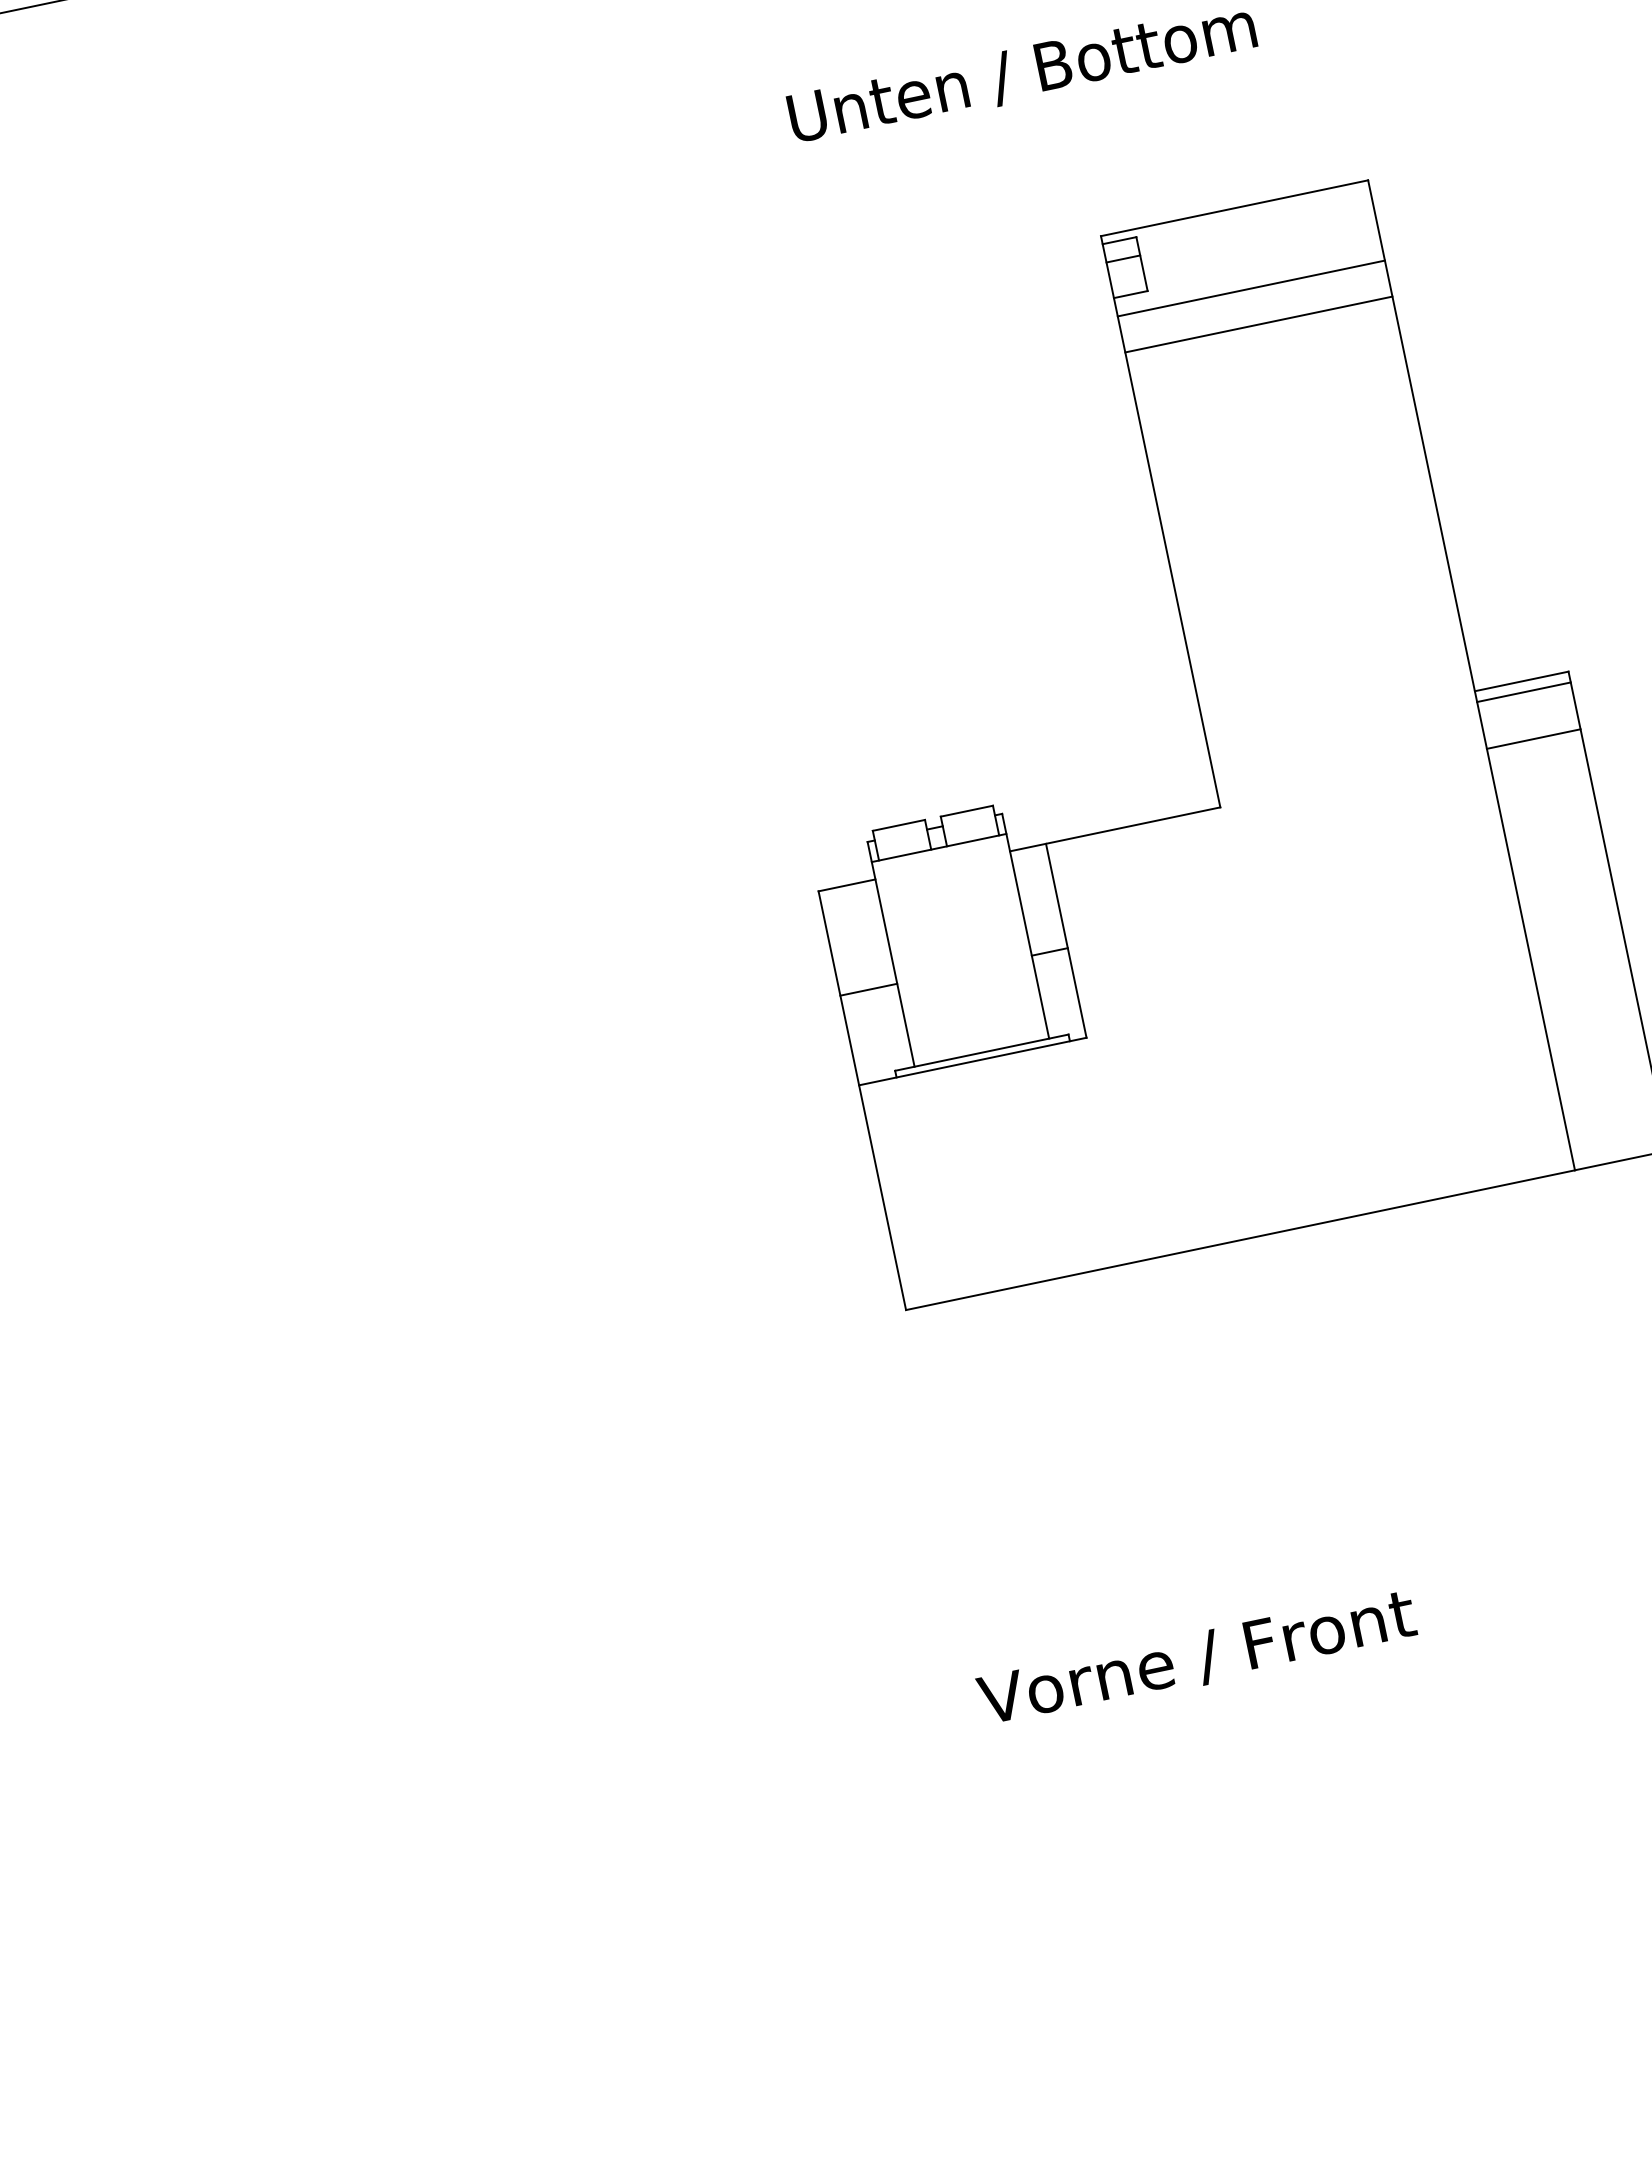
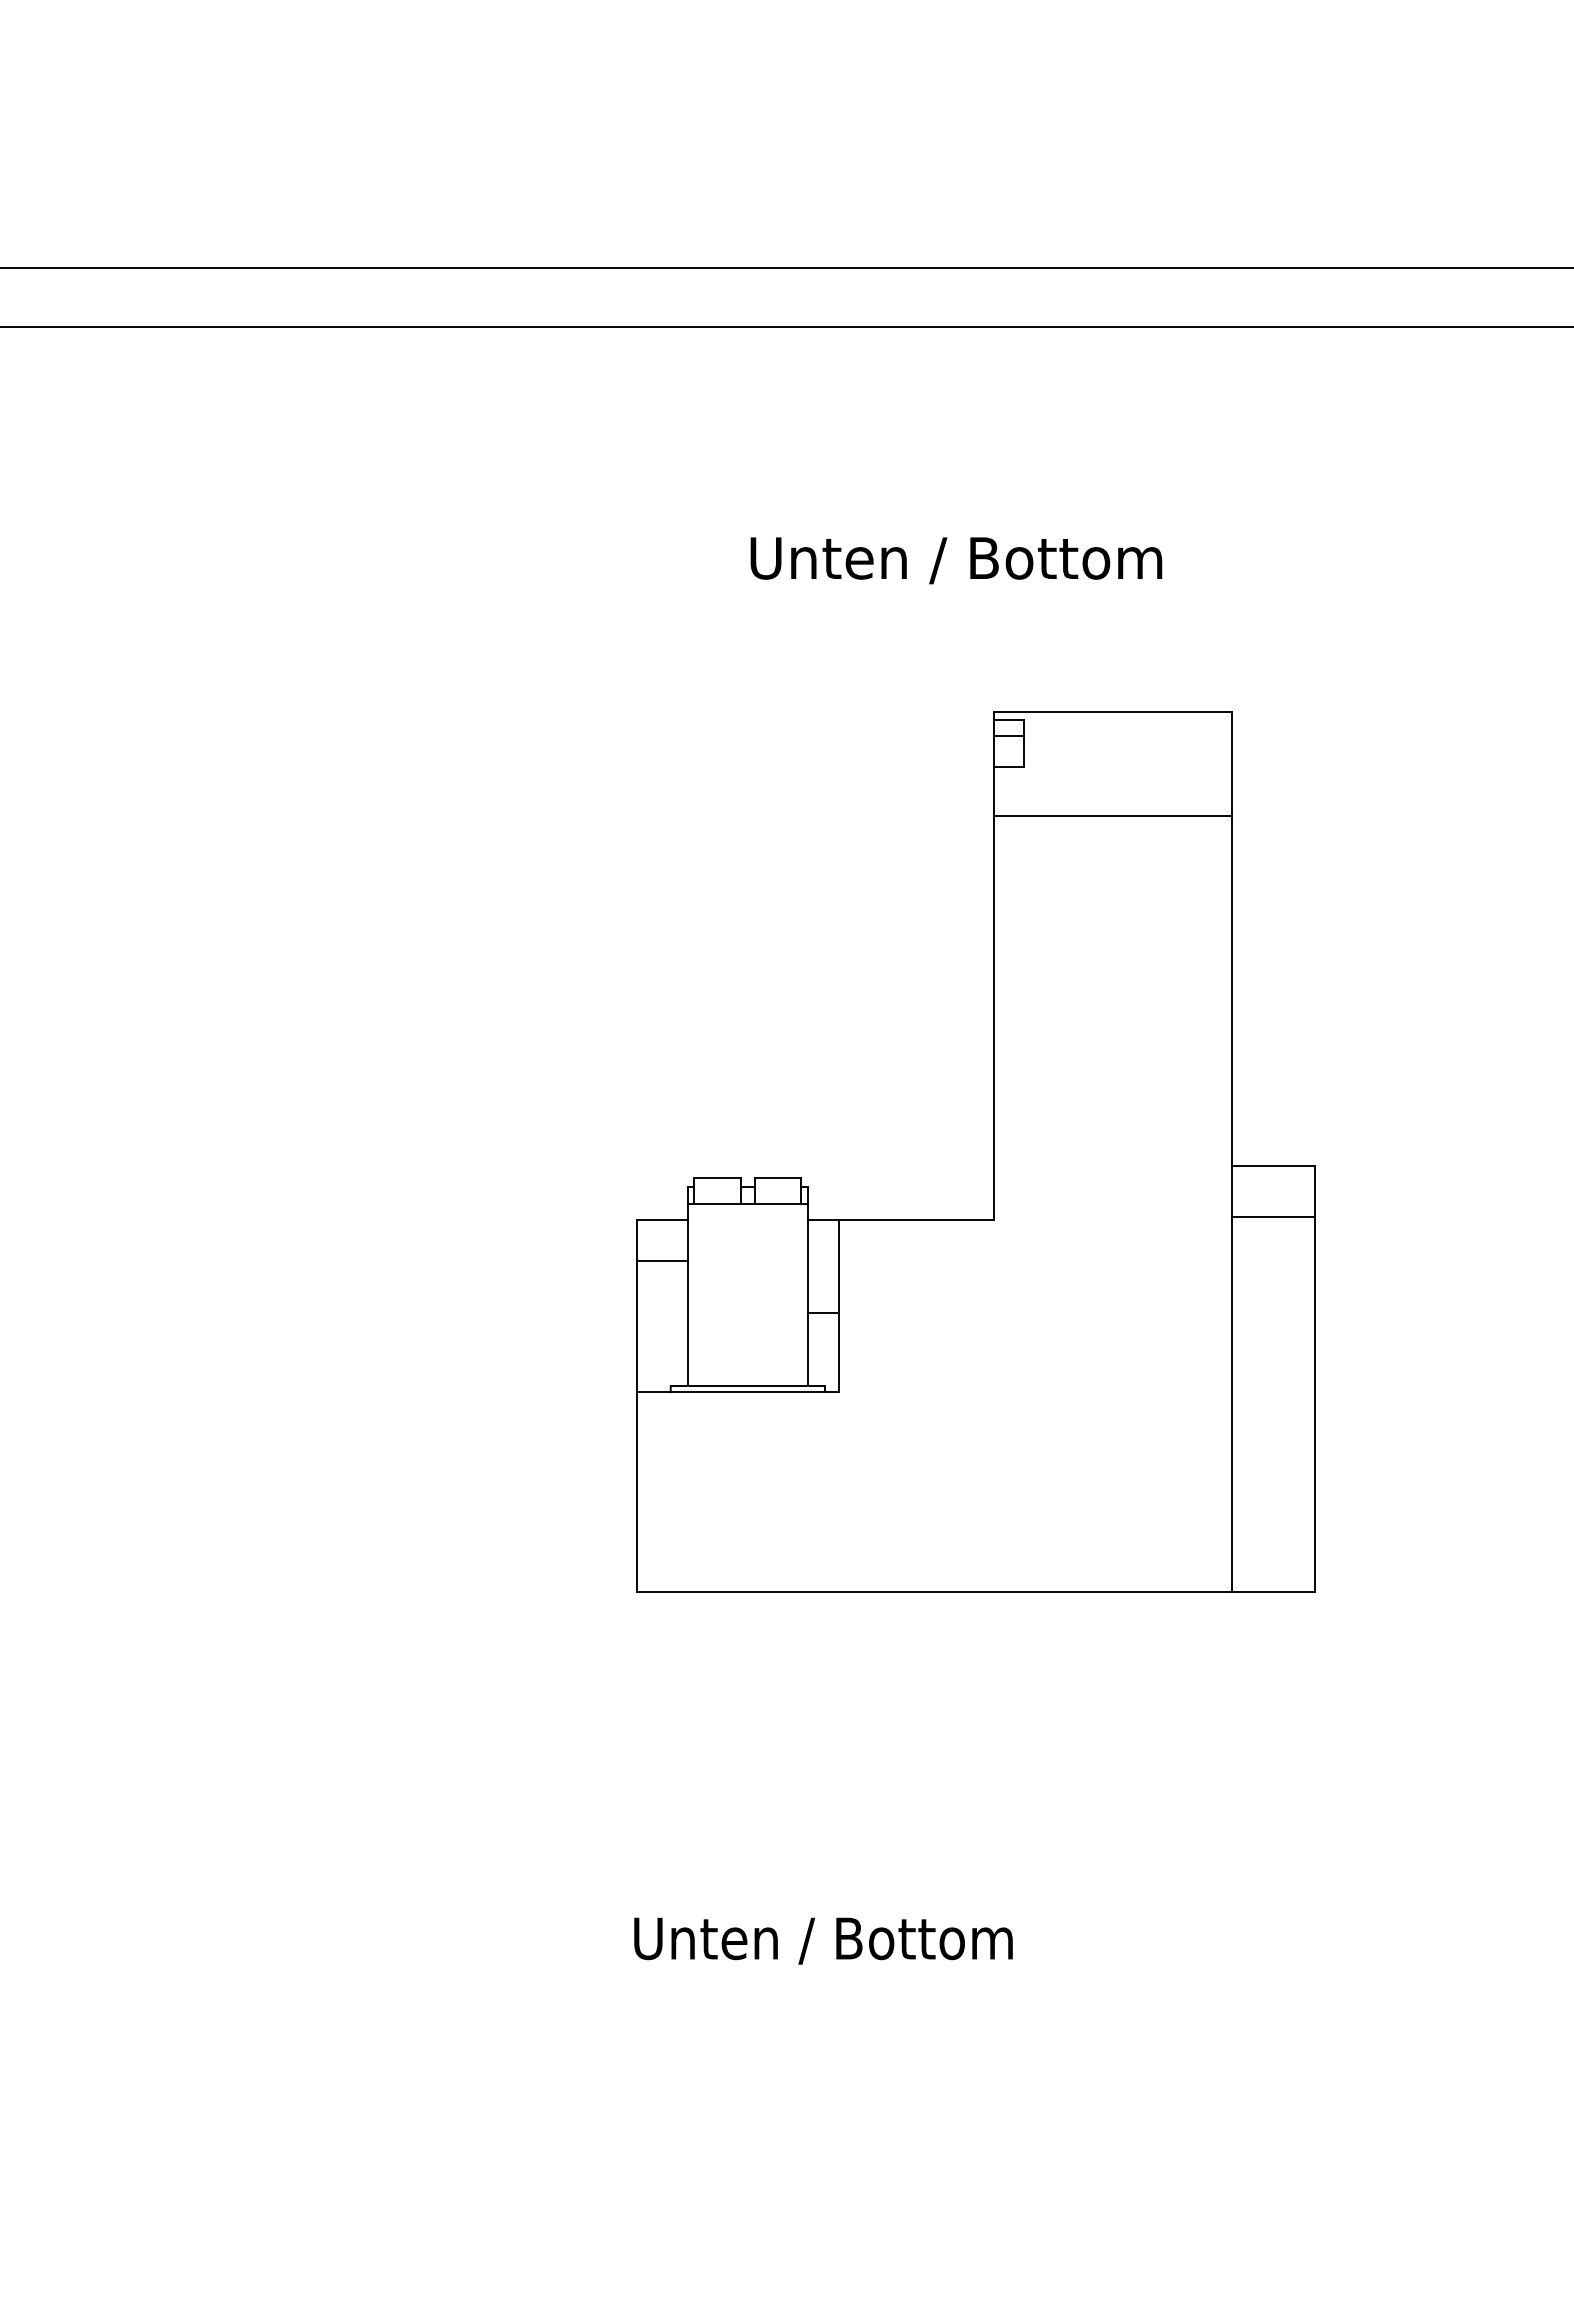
line: (1250, 288) -> (1112, 783), removed
line: (1523, 692) -> (1272, 1175), removed
line: (868, 989) -> (662, 1260), moved
text: (1196, 1659) -> (822, 1940), Vorne / Front -> Unten / Bottom

